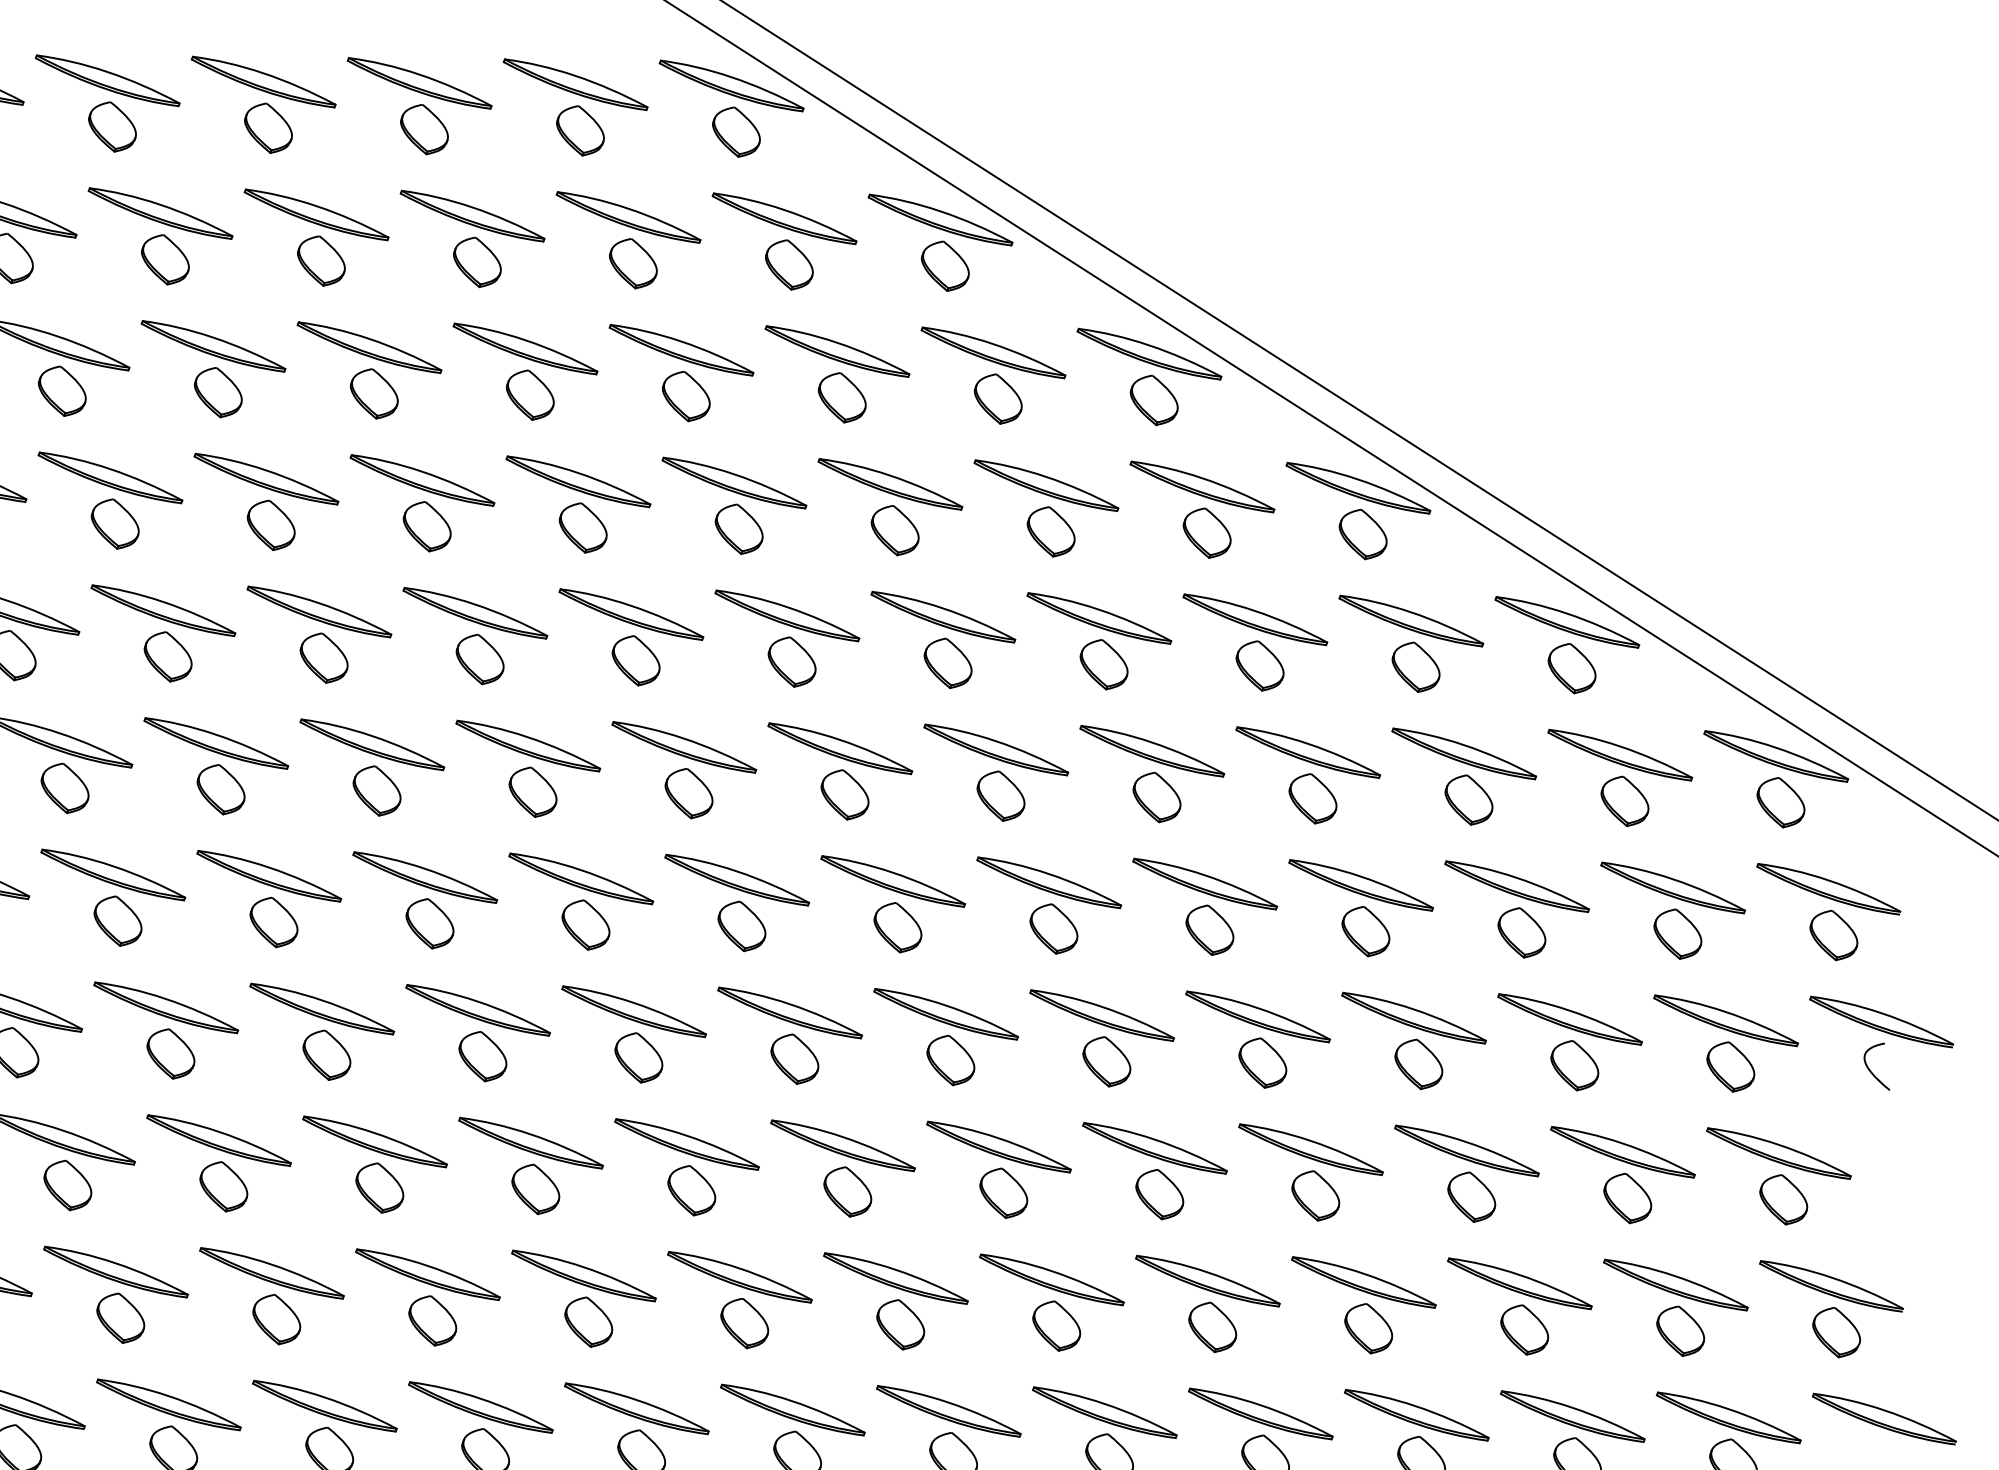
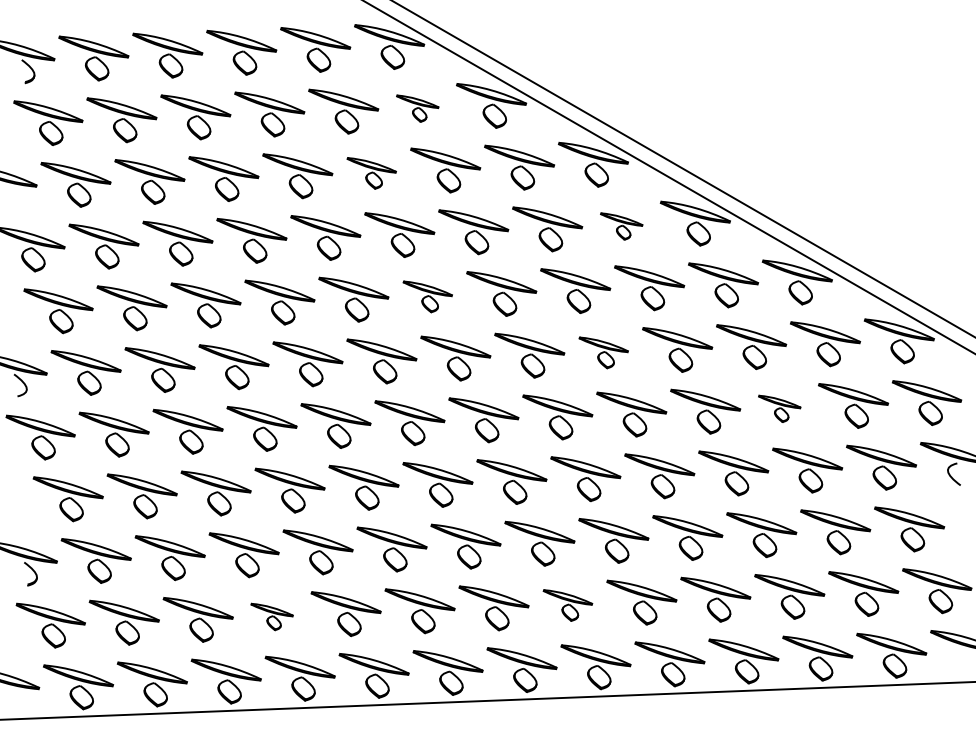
part: (783, 242) -> (417, 108), size x0.6
part: (679, 374) -> (371, 173), size x0.7
part: (1201, 511) -> (621, 226), size x0.6
part: (785, 639) -> (427, 296), size x0.7
part: (1150, 774) -> (603, 352), size x0.7
part: (1515, 910) -> (779, 408), size x0.6
part: (425, 1297) -> (271, 616), size x0.6
part: (1049, 1304) -> (567, 605), size x0.7

